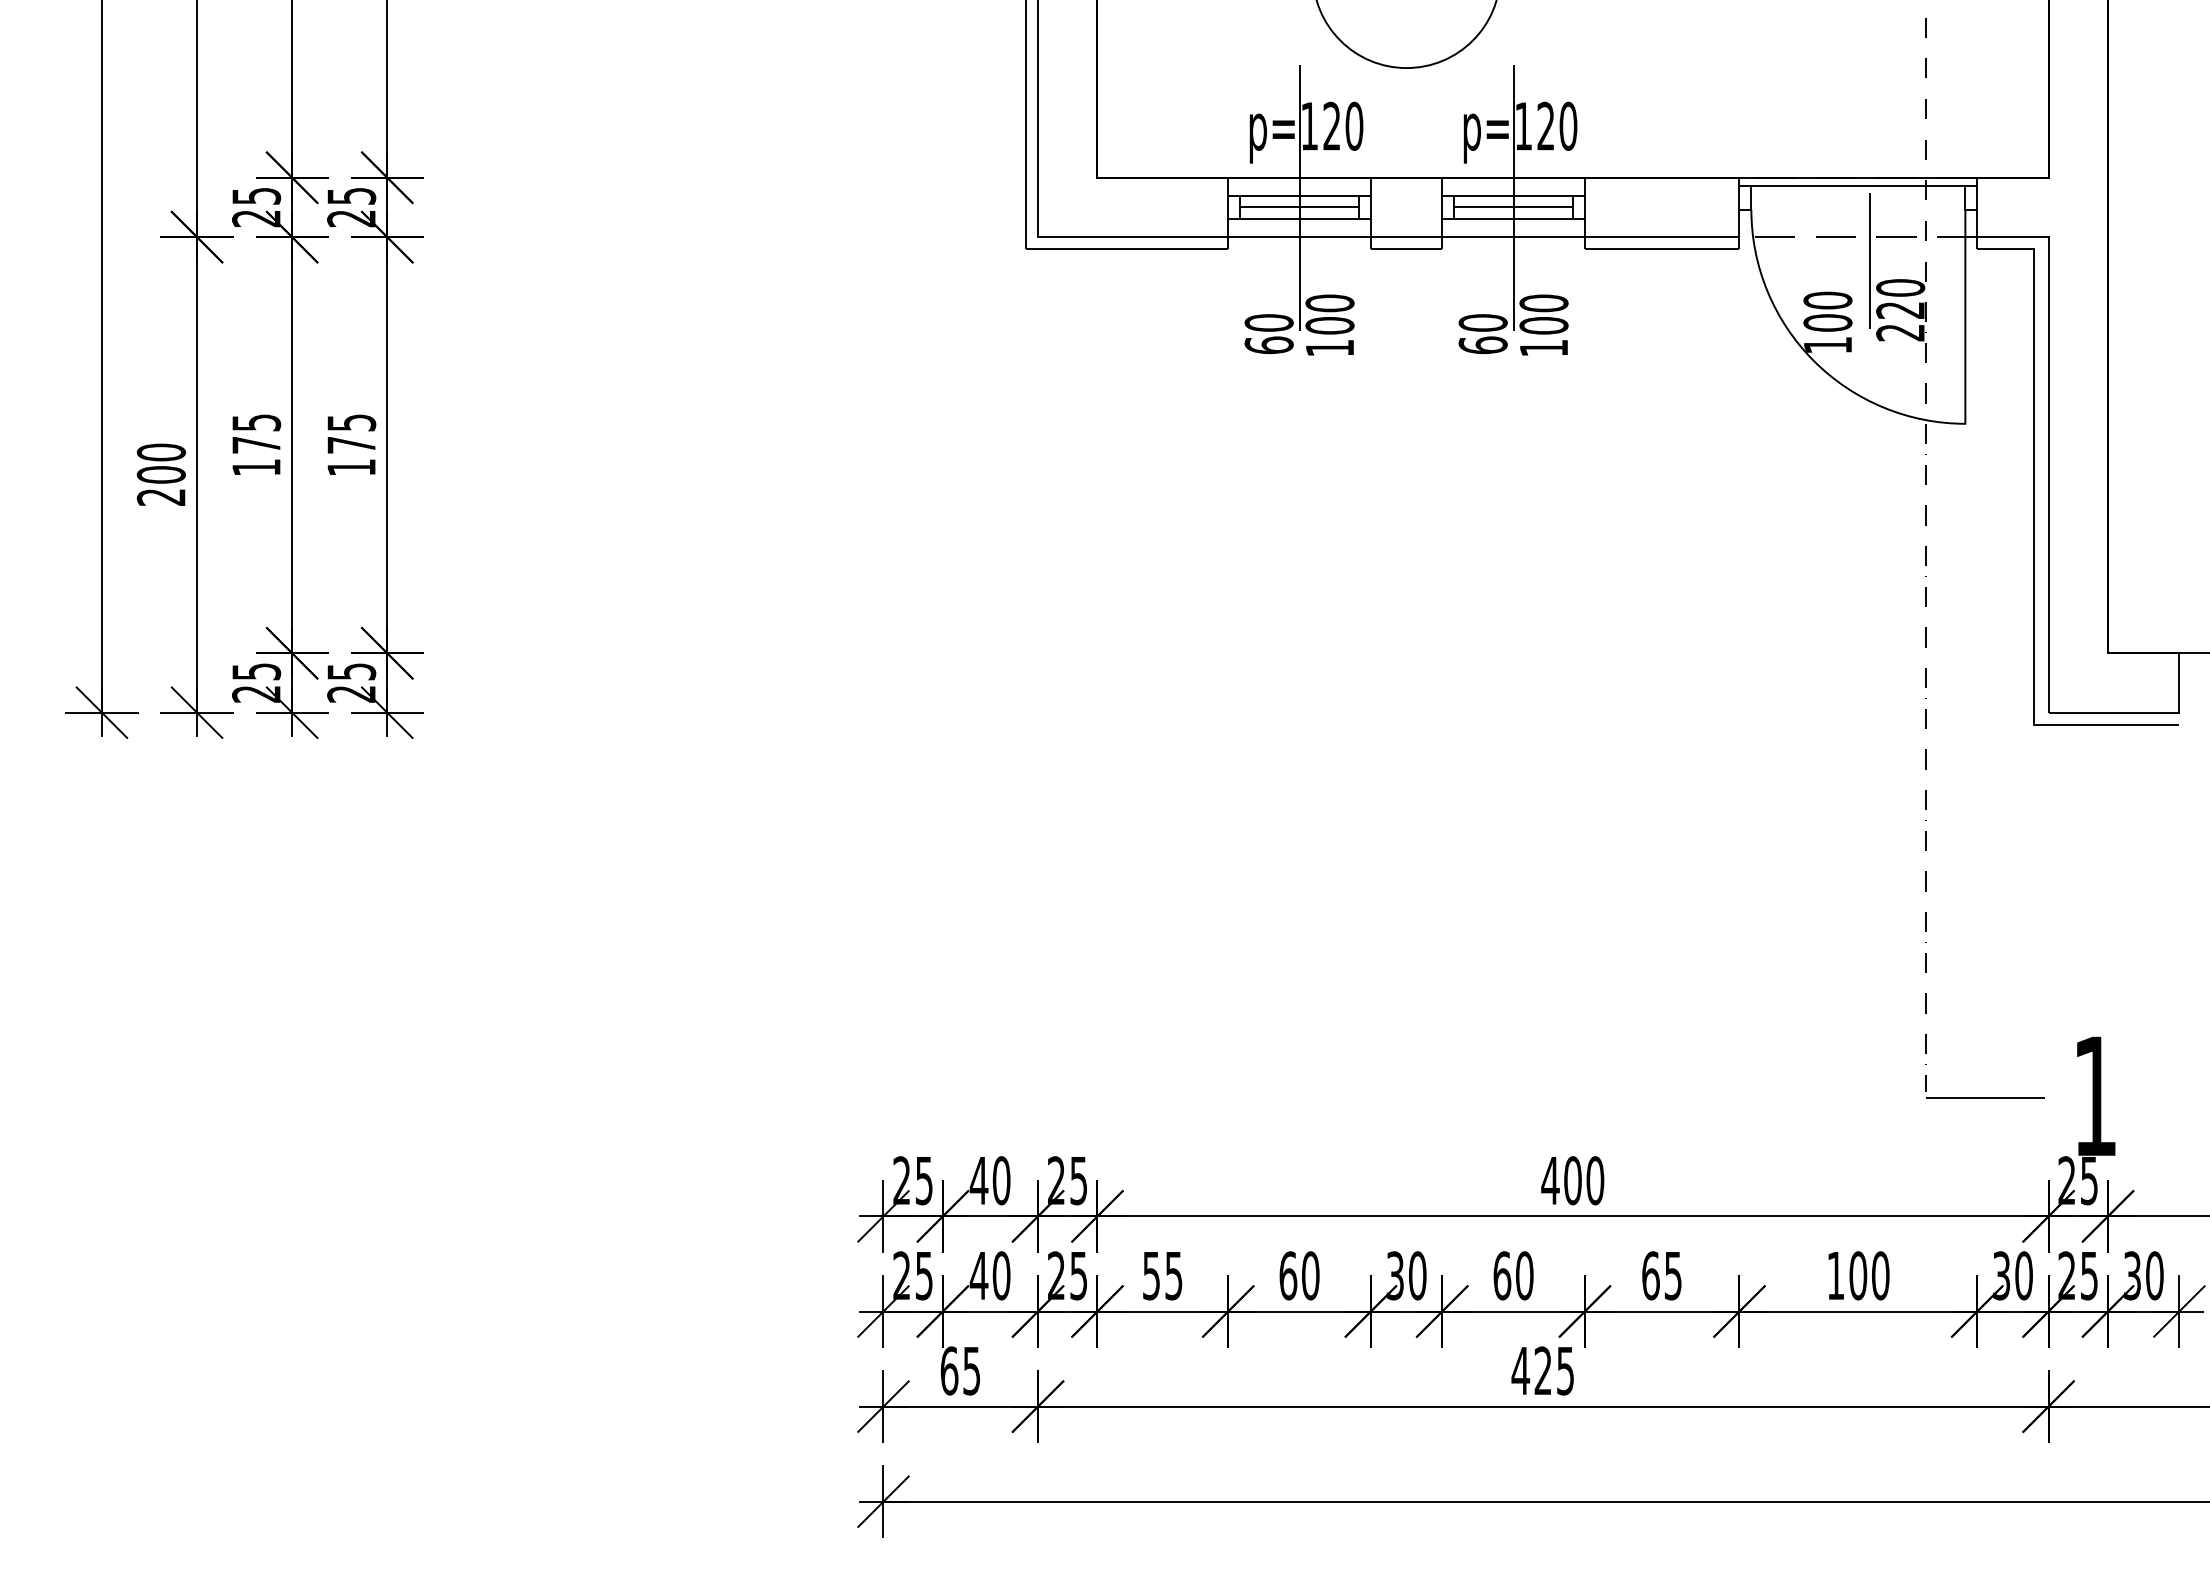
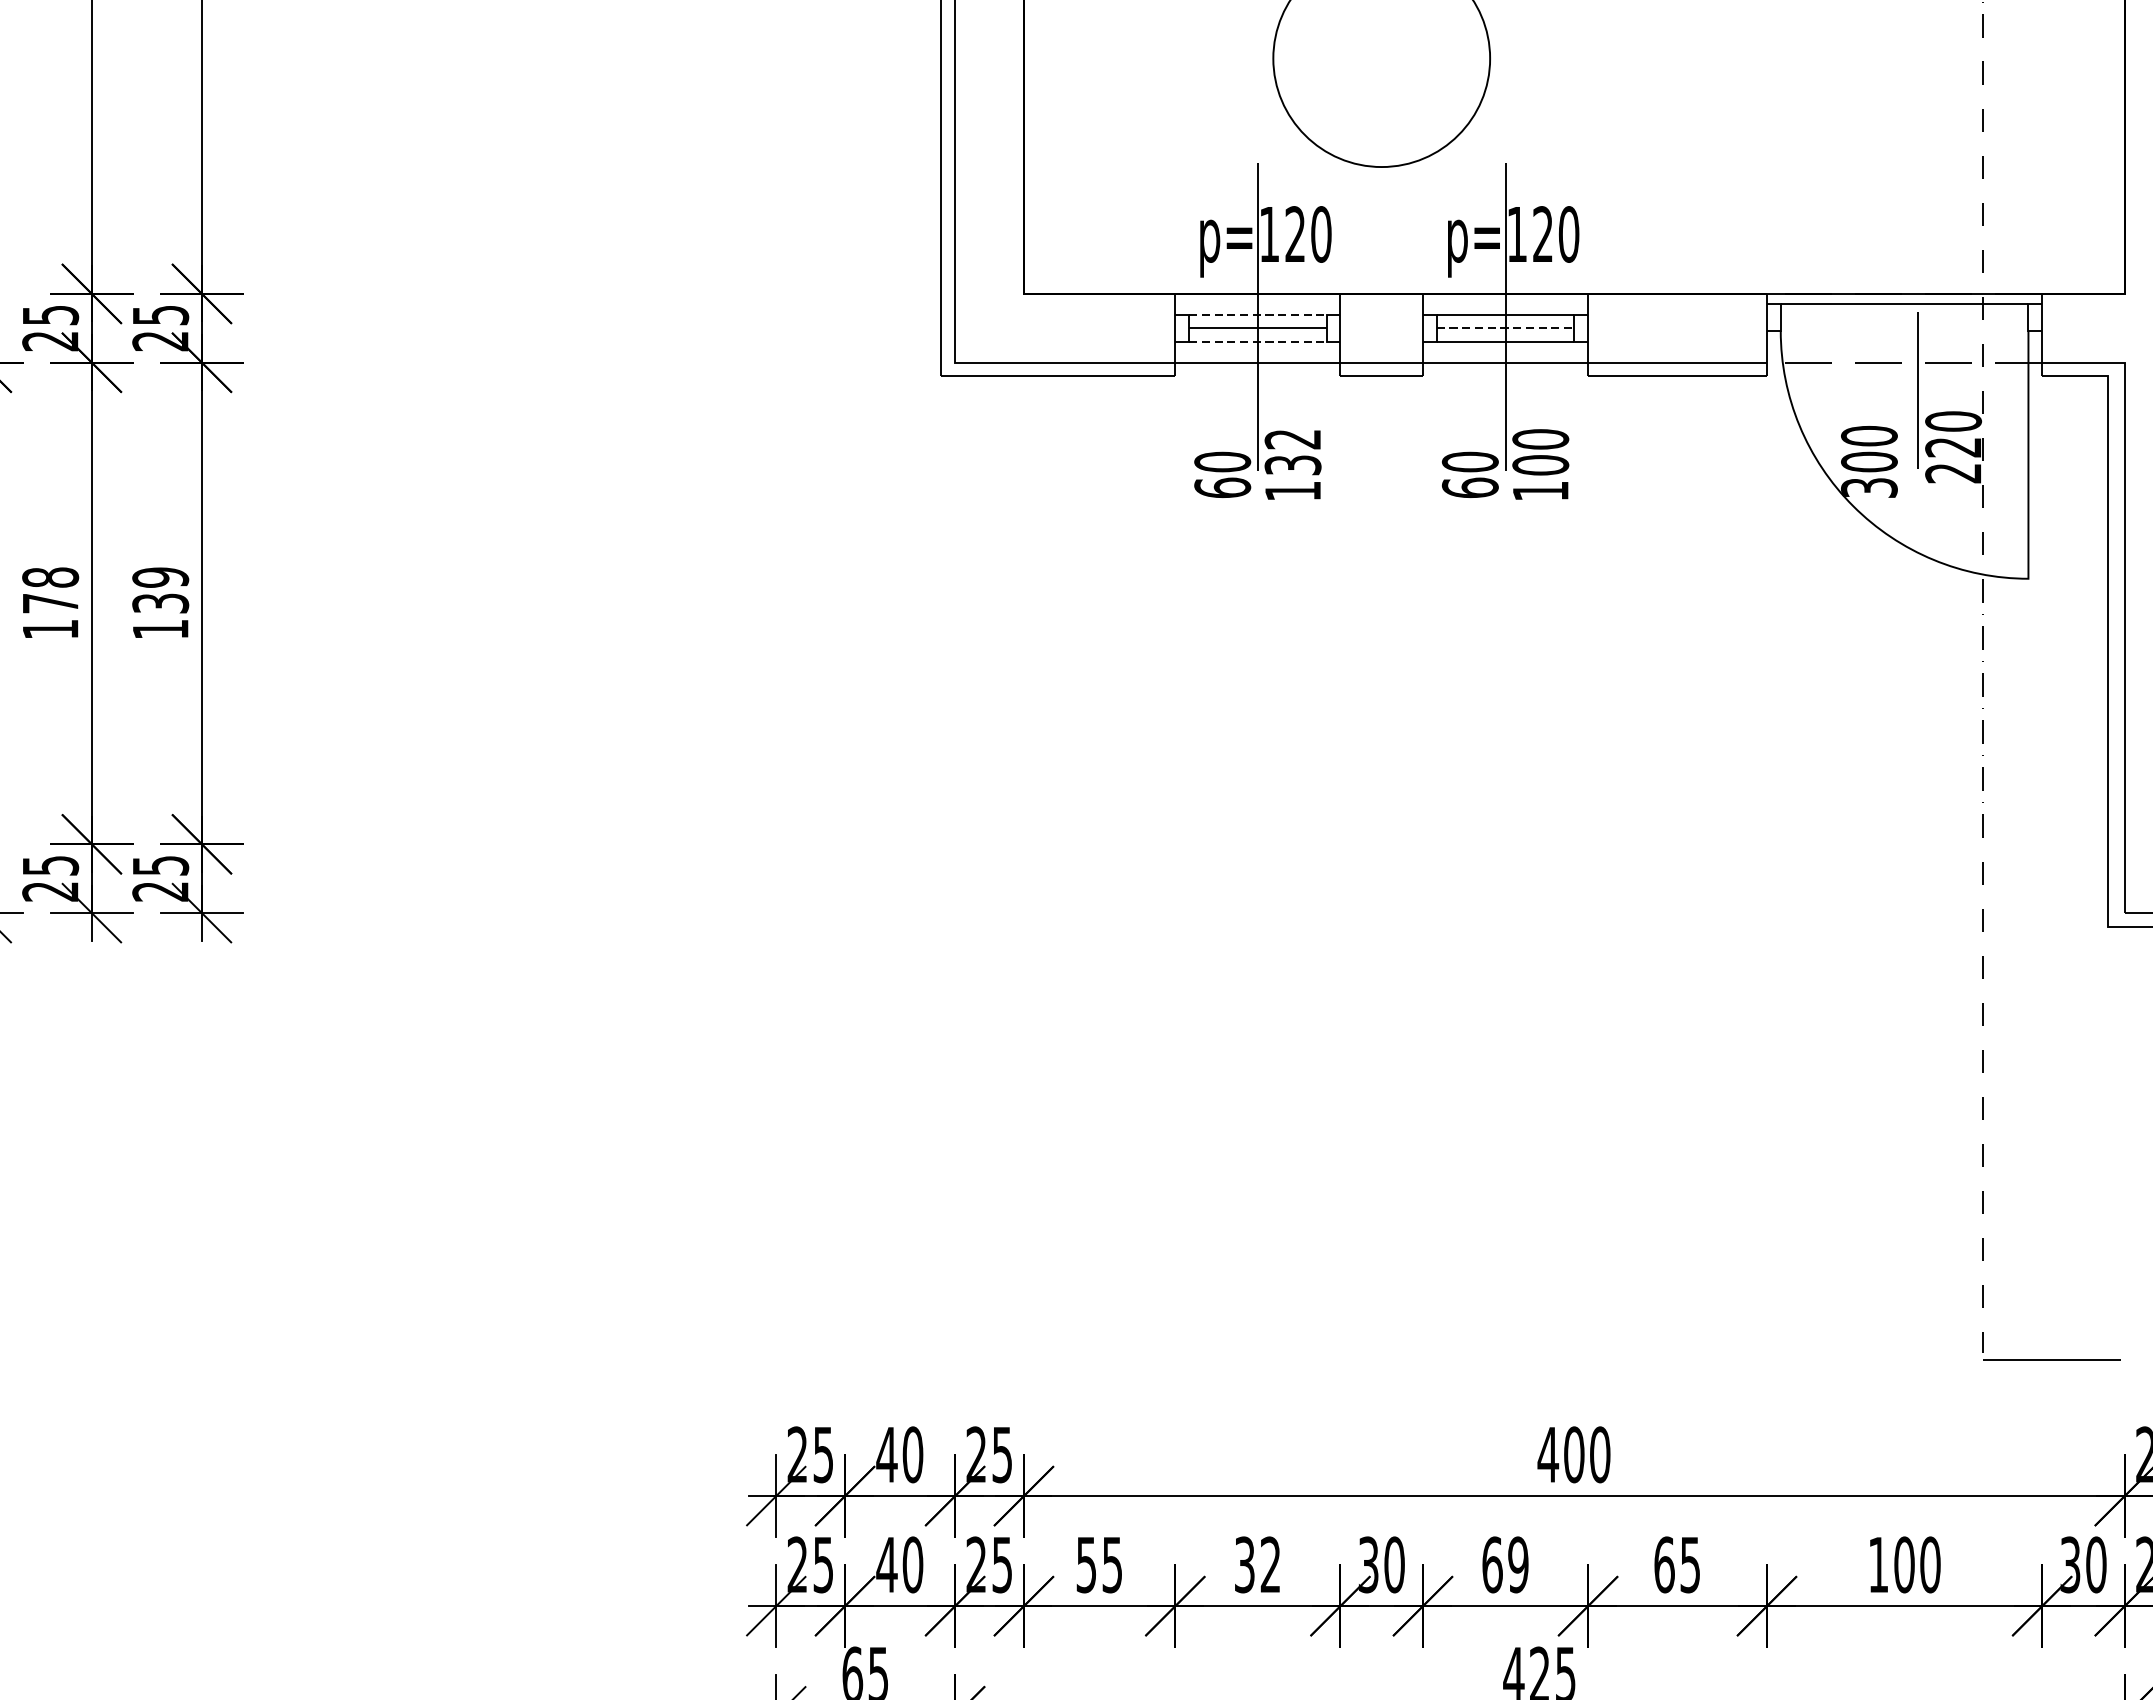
line: (1300, 195) -> (1258, 314), solid -> dashed
line: (1514, 207) -> (1506, 328), solid -> dashed
line: (1300, 219) -> (1258, 342), solid -> dashed
text: (1329, 314) -> (1292, 452), 100 -> 132
text: (1827, 345) -> (1868, 488), 100 -> 300
text: (256, 422) -> (50, 577), 175 -> 178
text: (351, 433) -> (160, 589), 175 -> 139
text: (1299, 1275) -> (1257, 1564), 60 -> 32
text: (1524, 1275) -> (1518, 1564), 60 -> 69

